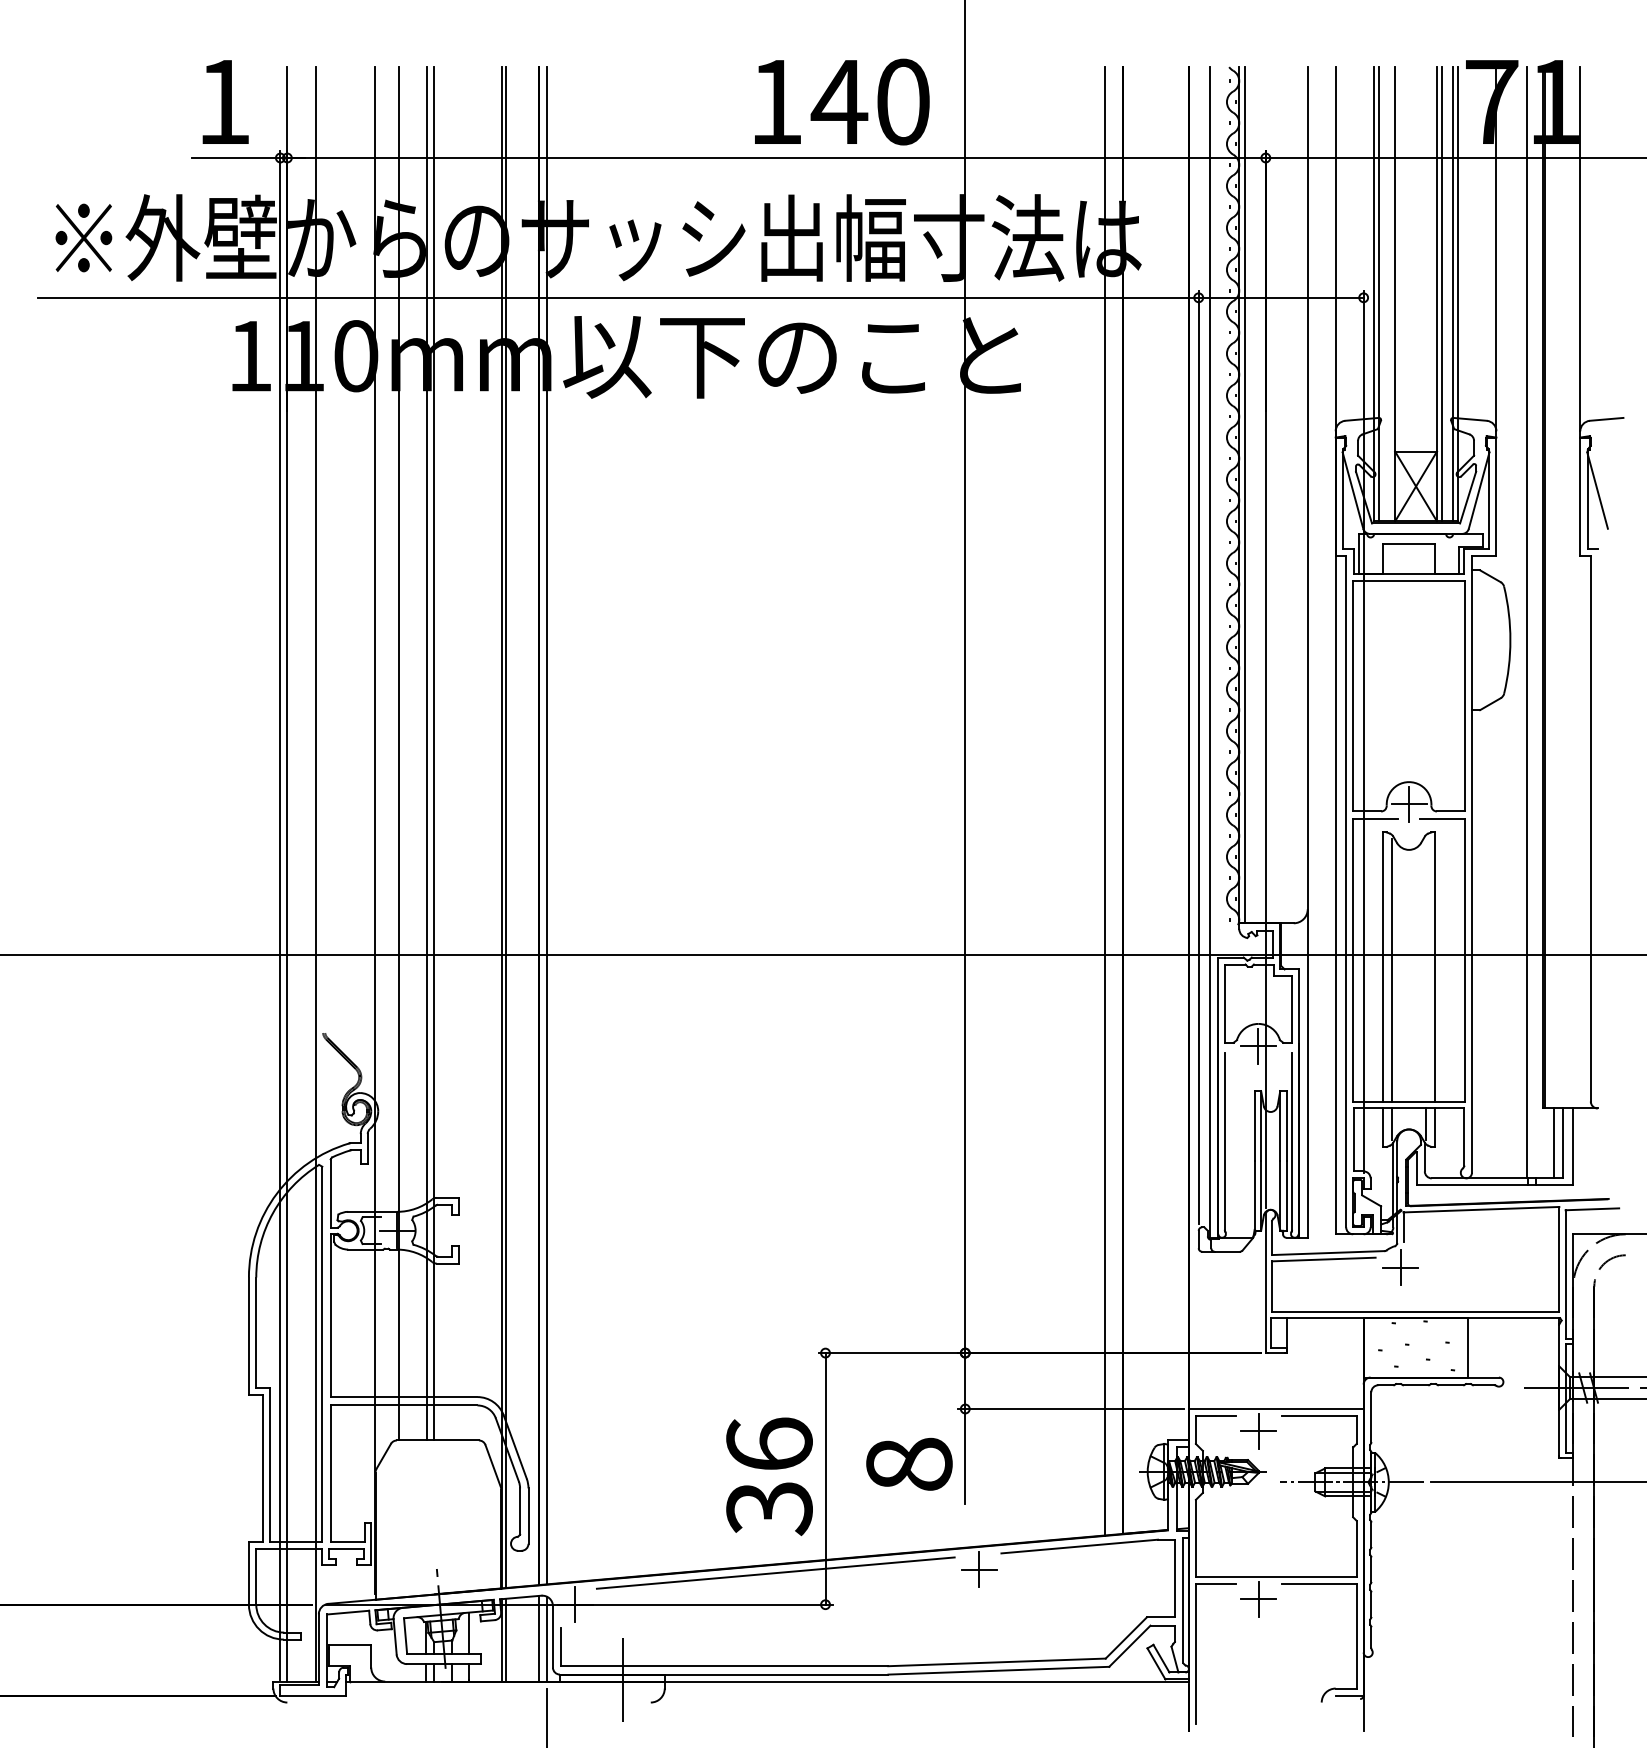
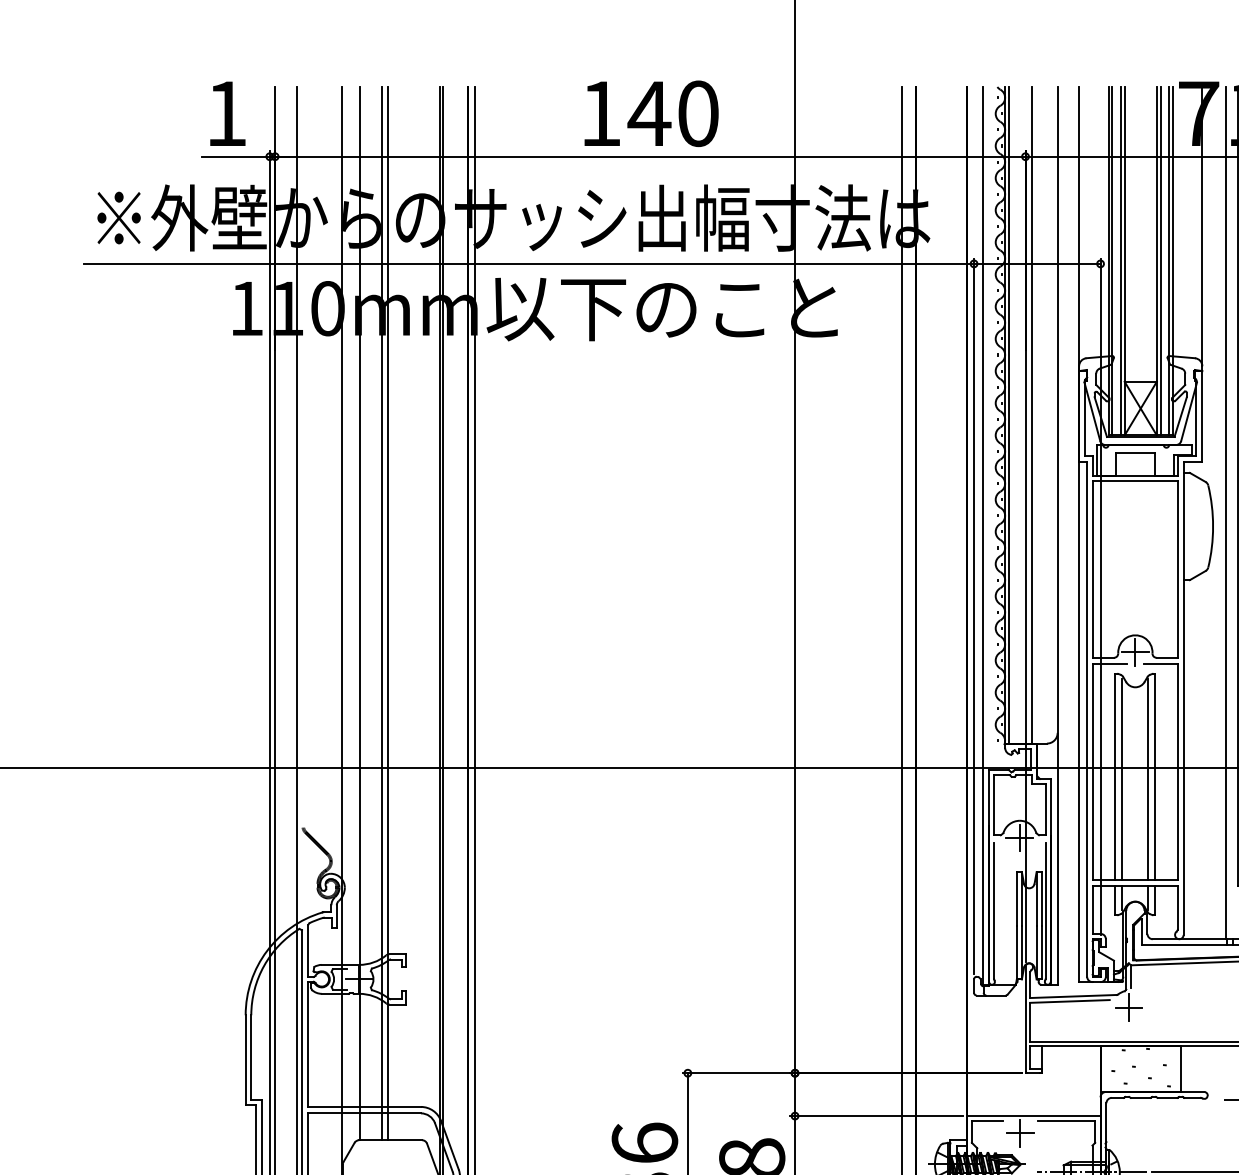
text: (842, 101) -> (651, 113), moved
line: (1390, 294) -> (1121, 261), added
line: (1274, 495) -> (1032, 415), added
line: (1426, 970) -> (1148, 779), added

